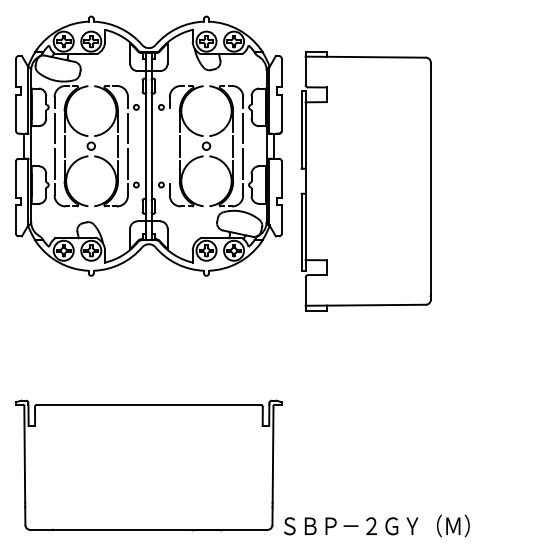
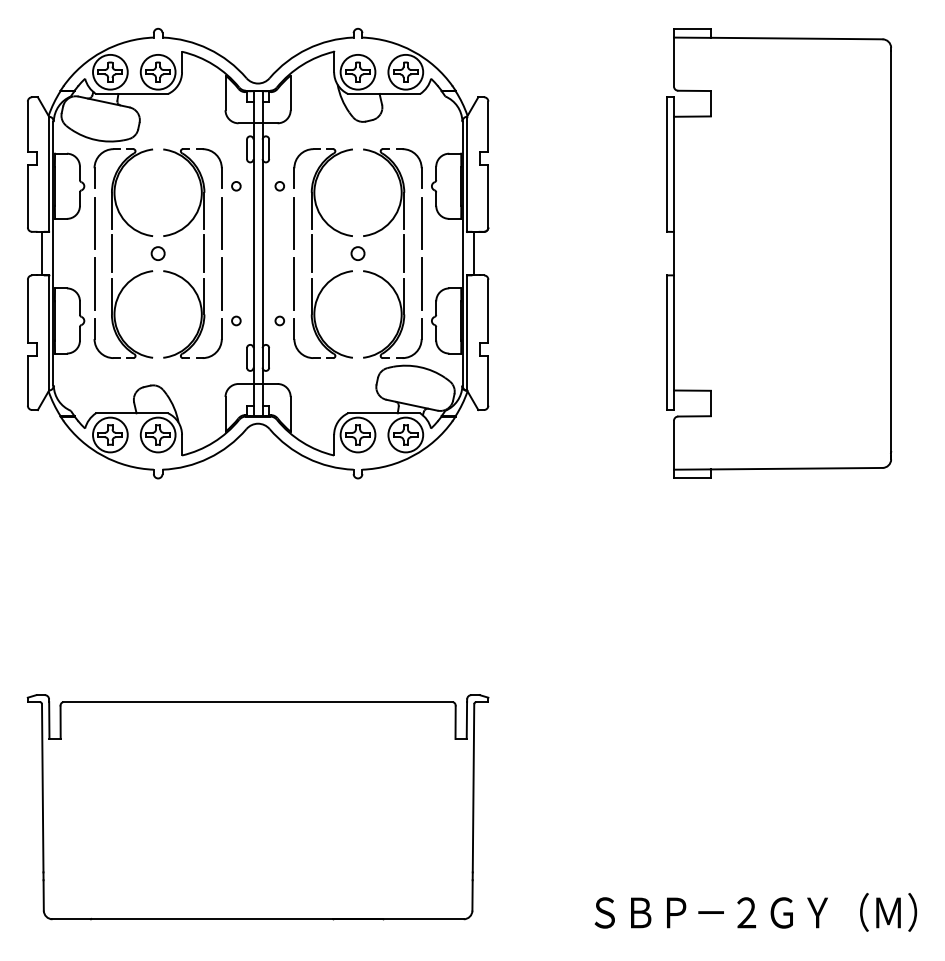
line: (169, 128) -> (293, 222), added
line: (169, 163) -> (293, 283), added
part: (365, 181) -> (777, 254), moved
text: (376, 525) -> (755, 911), moved

